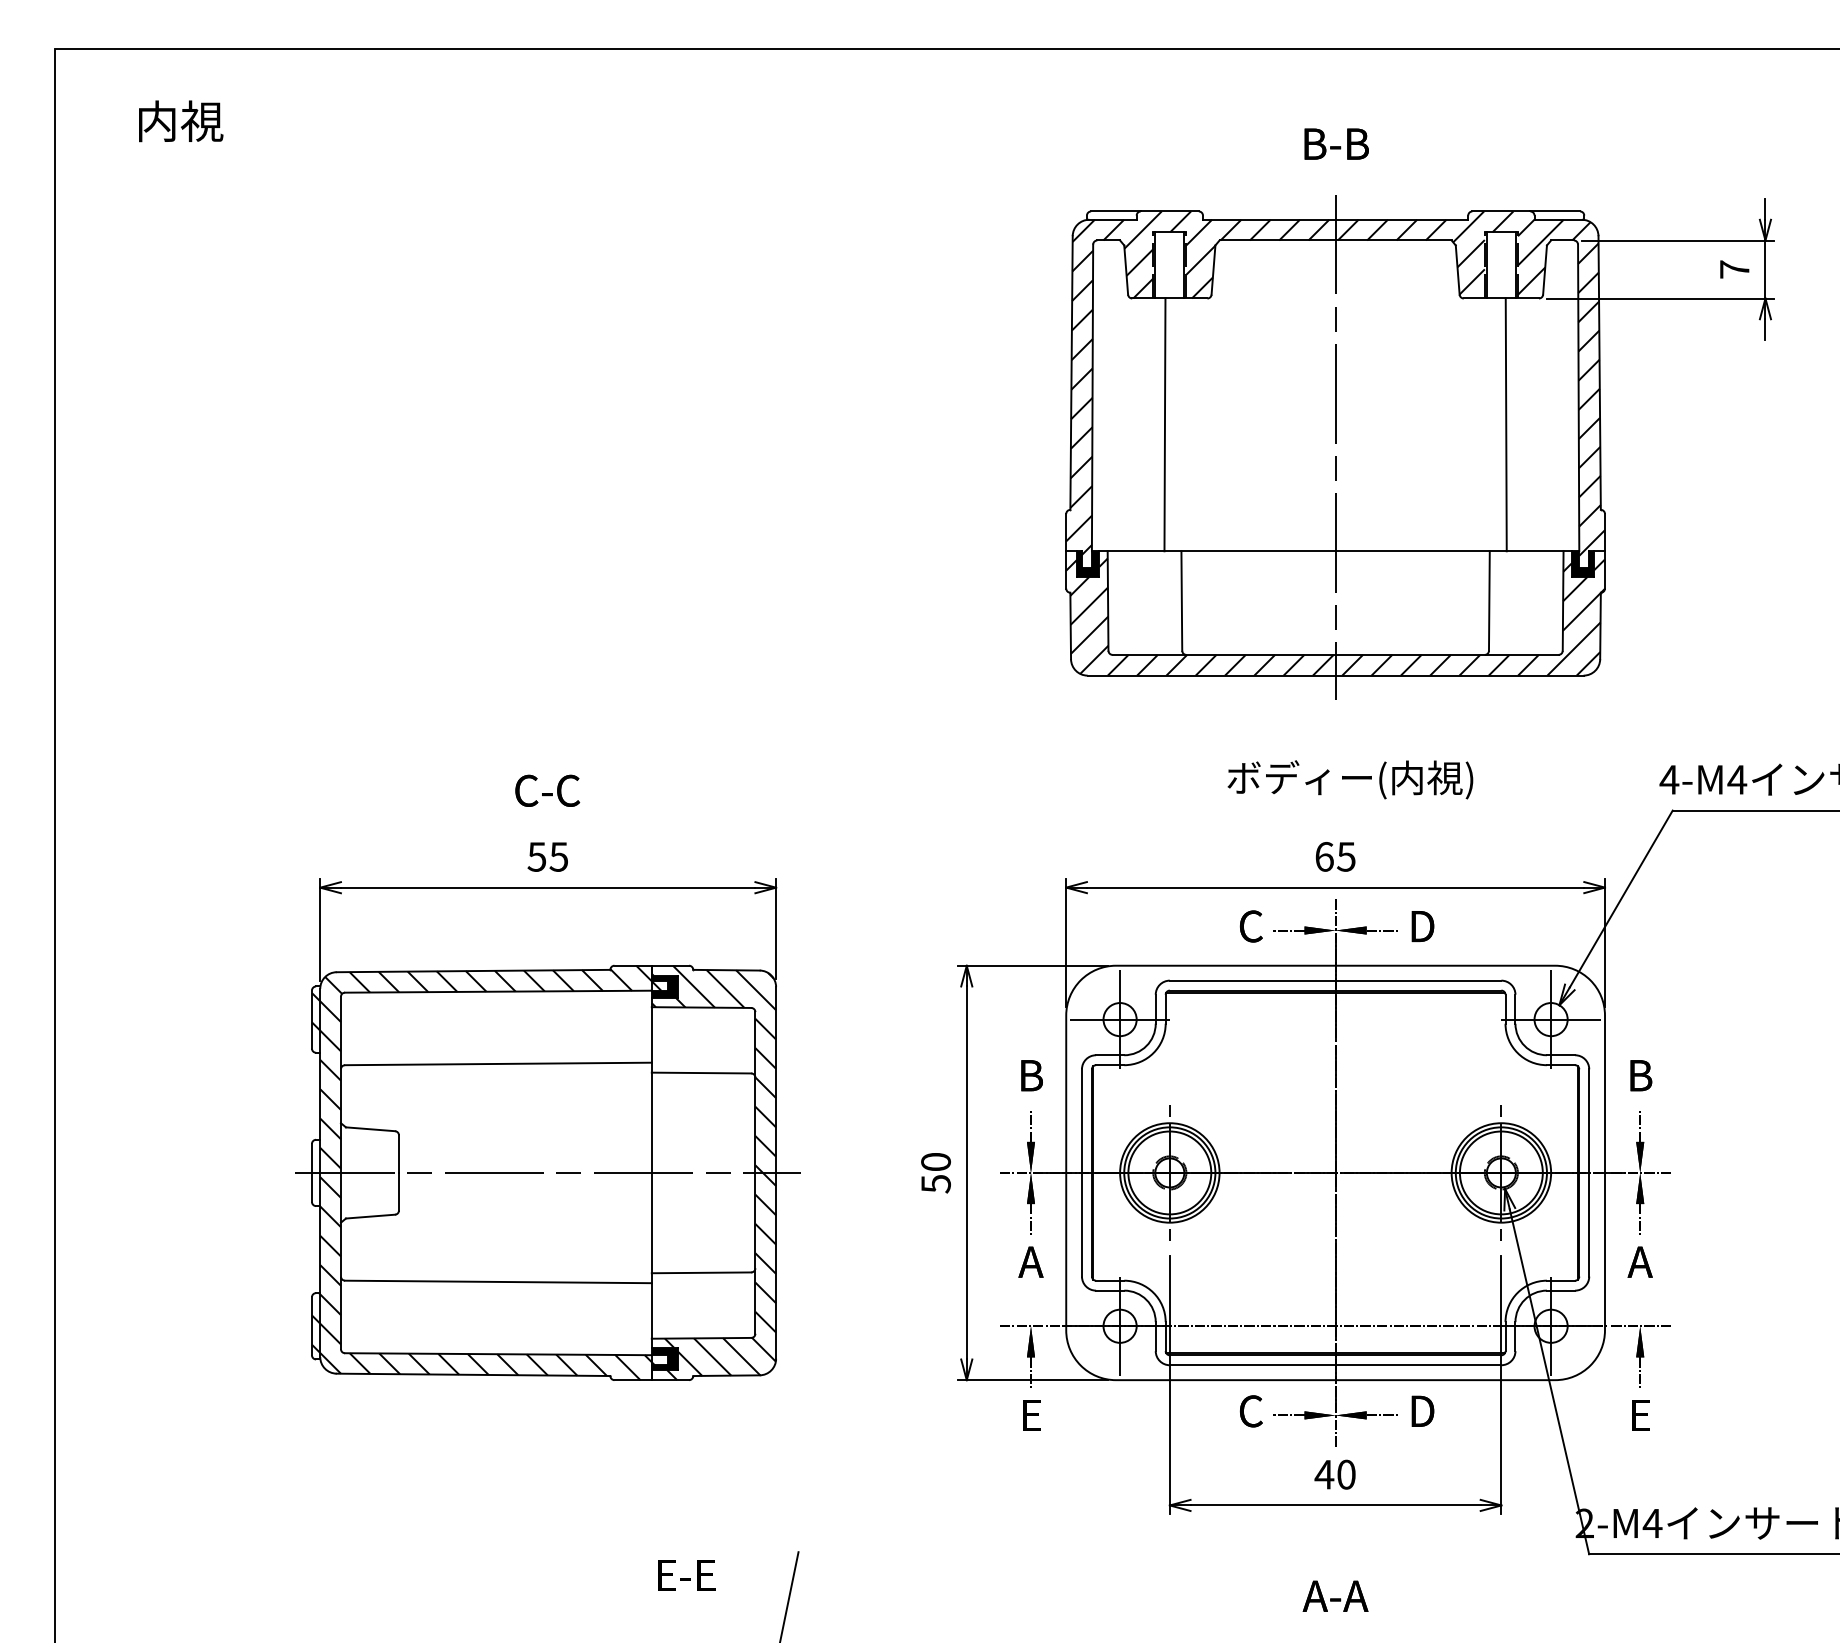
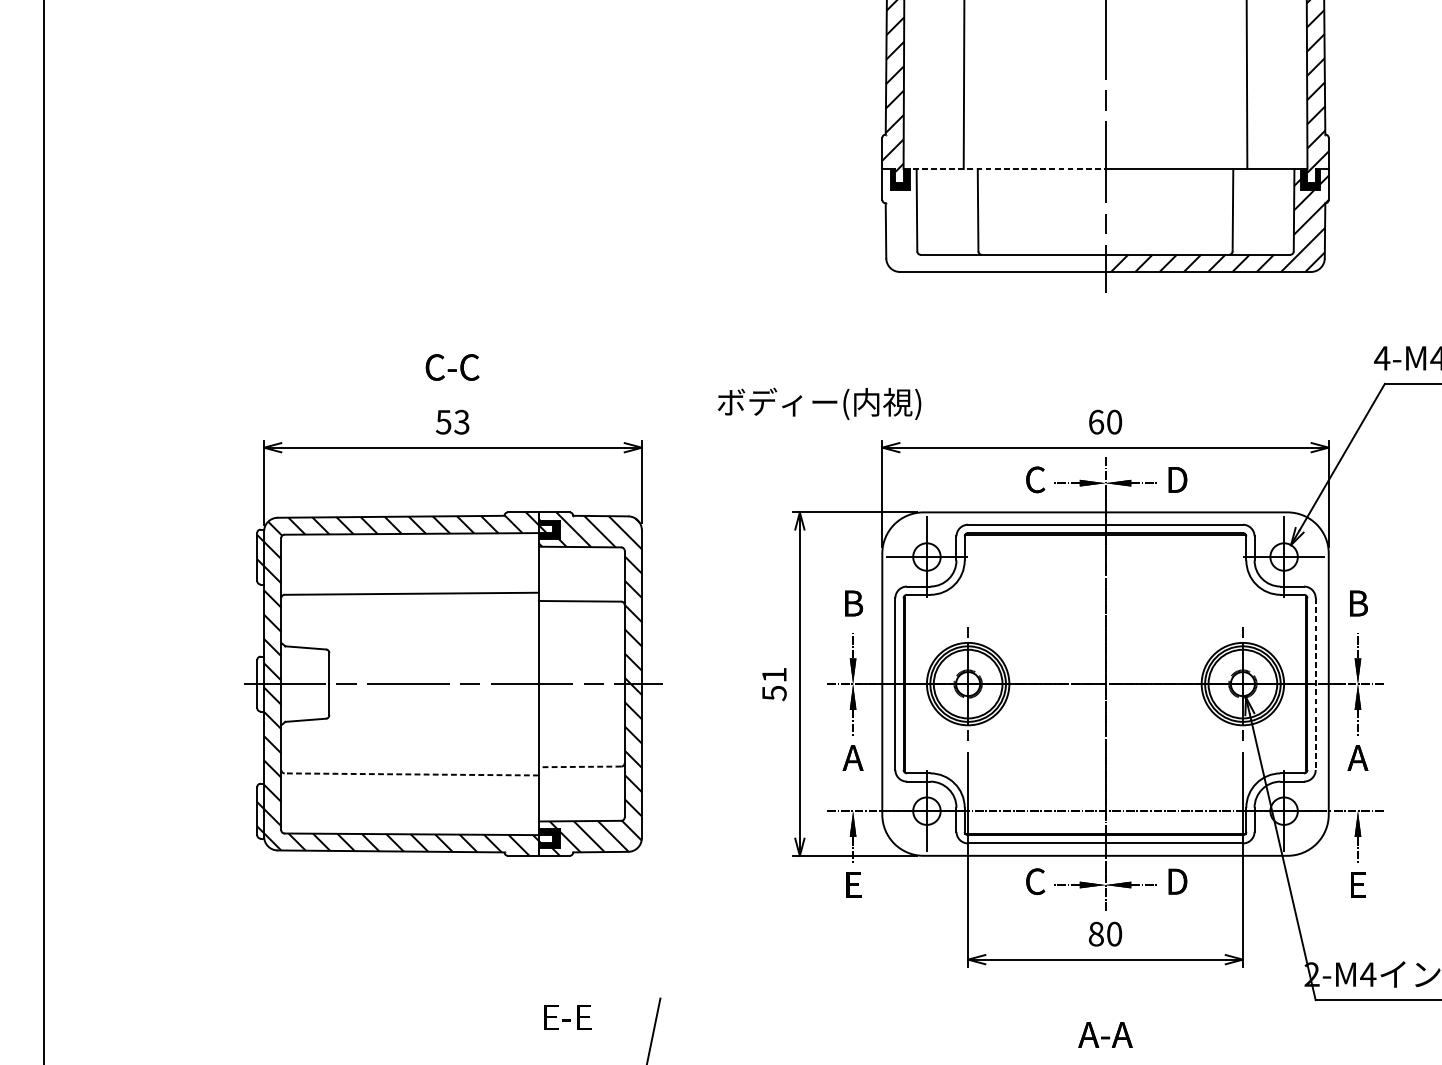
line: (1213, 551) -> (1004, 169), solid -> dashed
hatch: (1199, 616) -> (992, 222), removed
text: (1350, 779) -> (819, 403), moved
text: (558, 856) -> (461, 421), 55 -> 53
text: (1346, 856) -> (1114, 421), 65 -> 60
text: (935, 1161) -> (773, 674), 50 -> 51
line: (1589, 1172) -> (1315, 683), solid -> dashed
line: (701, 1272) -> (580, 766), solid -> dashed
line: (497, 1281) -> (410, 774), solid -> dashed
text: (1324, 1474) -> (1096, 934), 40 -> 80

